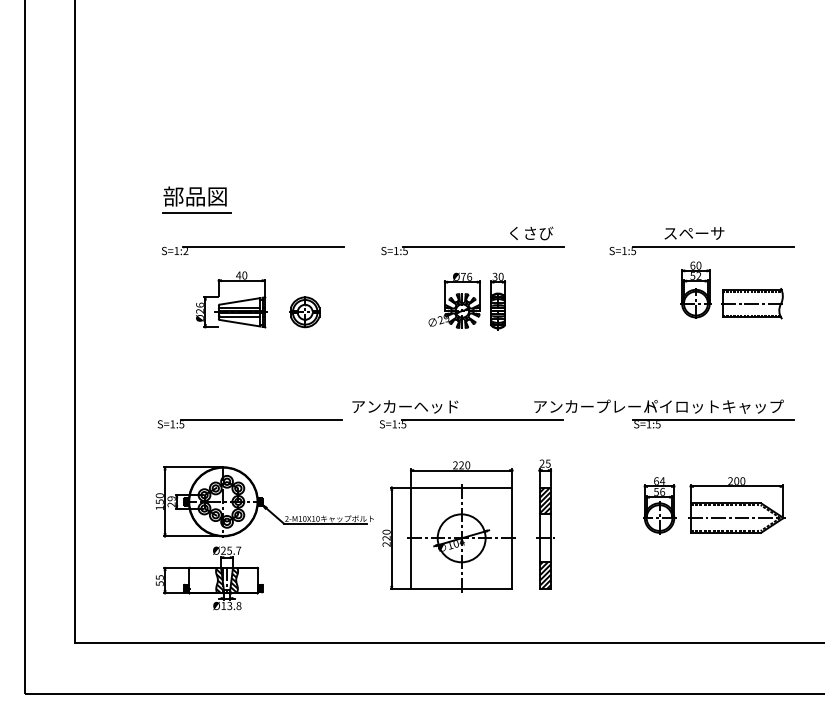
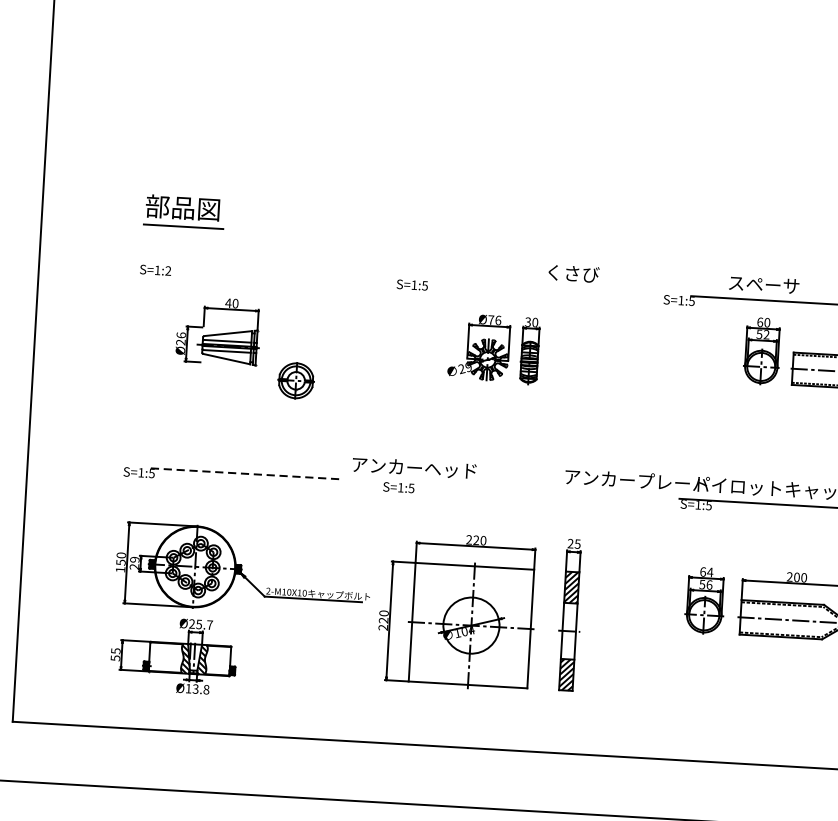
line: (263, 246) -> (259, 270), removed
line: (483, 246) -> (516, 285), removed
part: (304, 312) -> (295, 381), moved
line: (261, 420) -> (245, 474), solid -> dashed
line: (482, 420) -> (503, 489), removed

